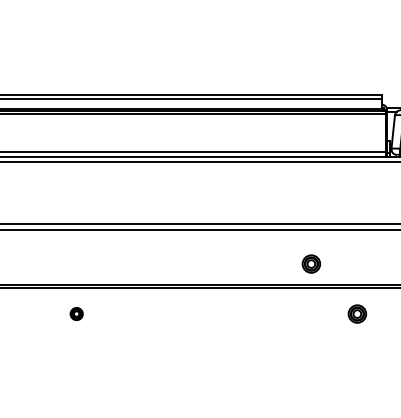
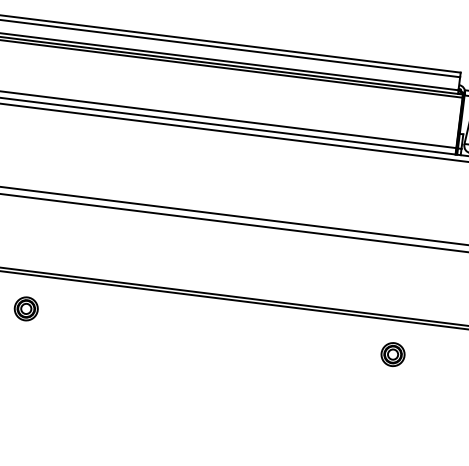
part: (311, 263) -> (341, 281), removed
part: (76, 313) -> (26, 308), size x1.43

